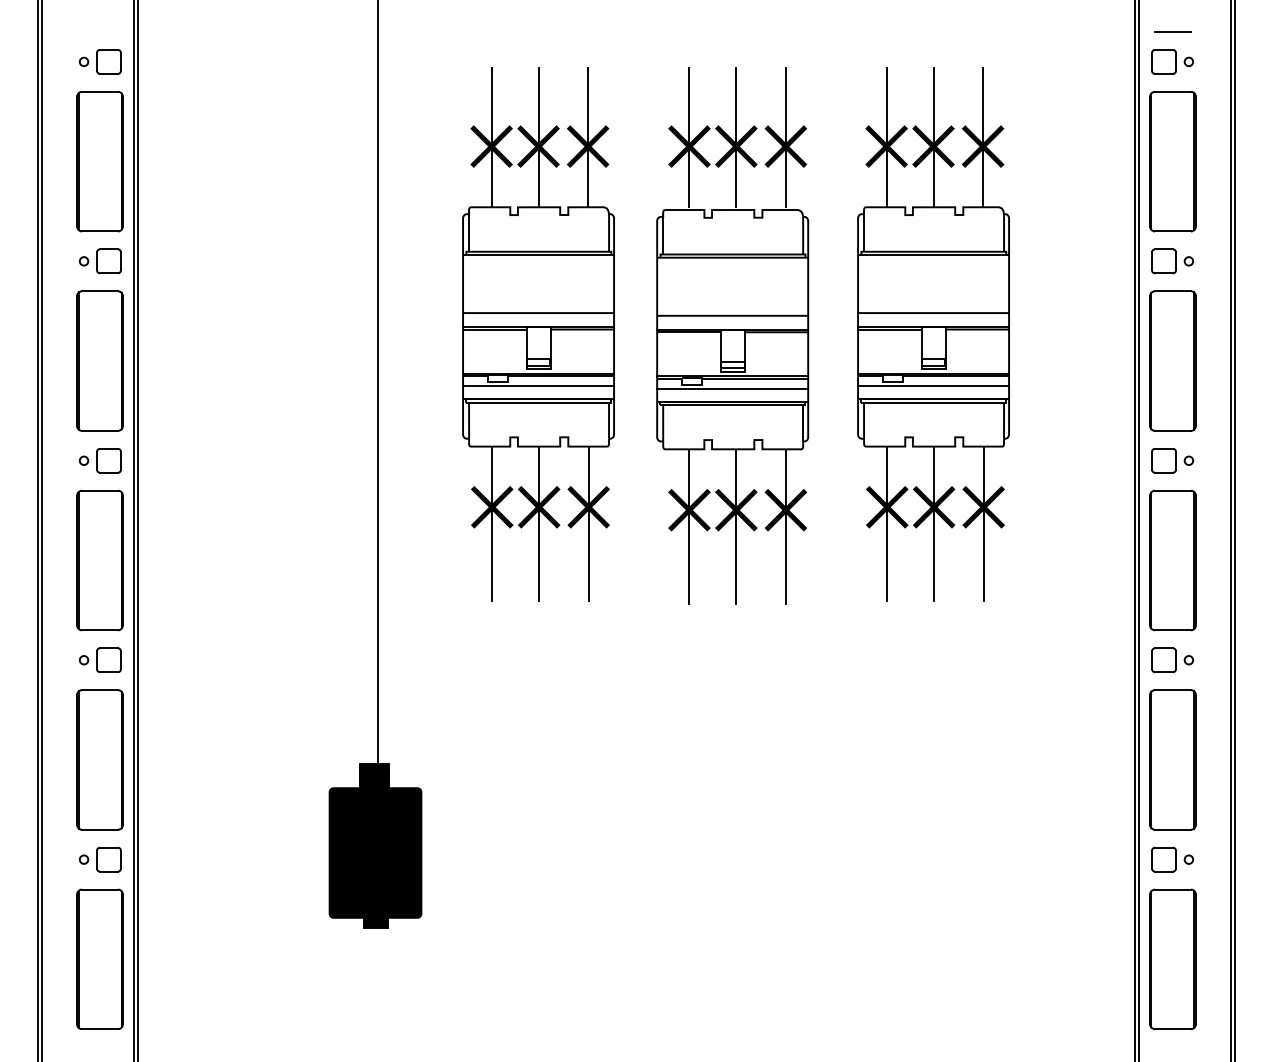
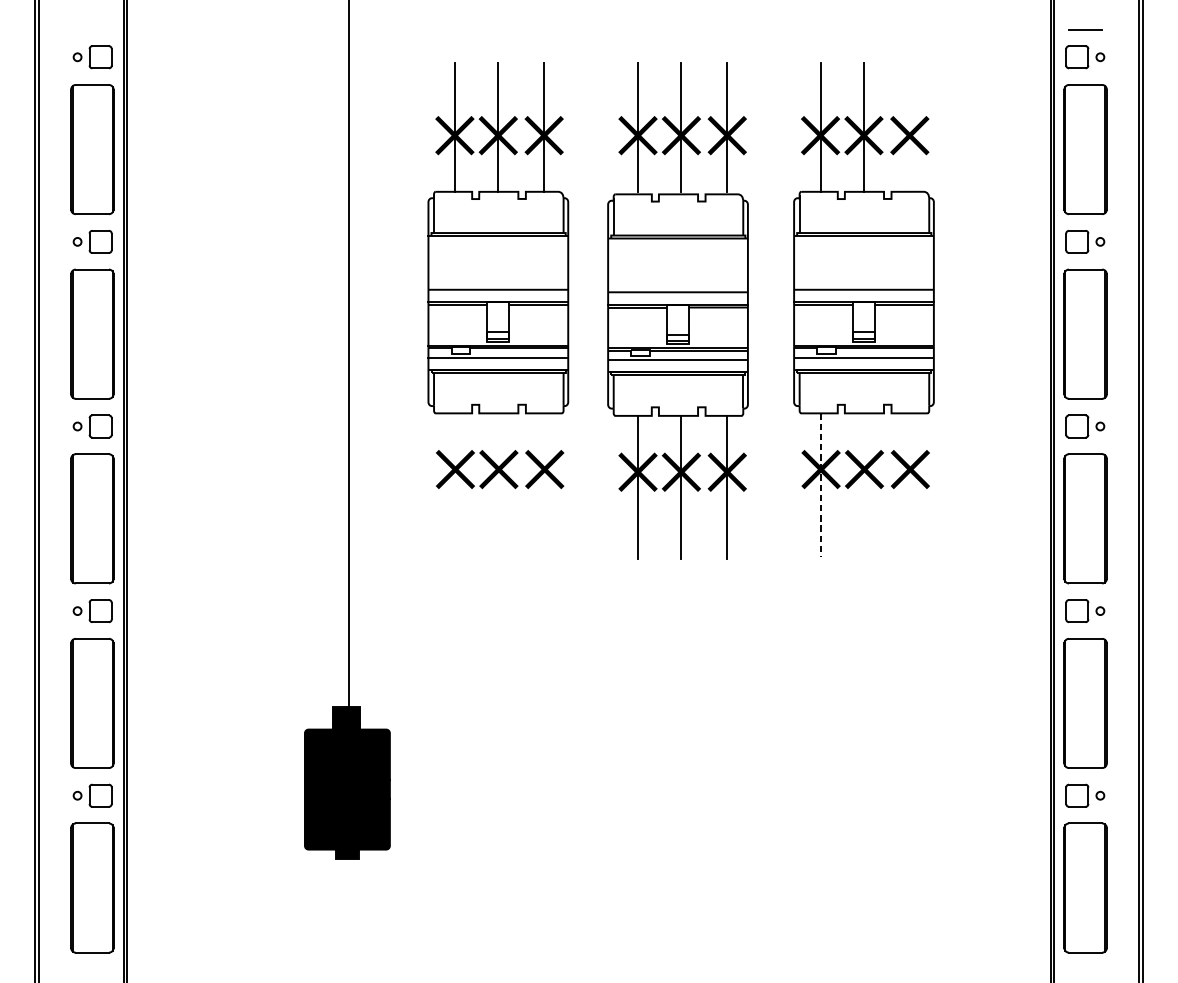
line: (983, 137) -> (910, 127), removed
line: (492, 523) -> (455, 484), removed
line: (539, 523) -> (499, 484), removed
line: (588, 523) -> (544, 484), removed
line: (934, 523) -> (864, 484), removed
line: (983, 523) -> (910, 484), removed
line: (887, 524) -> (821, 485), solid -> dashed

